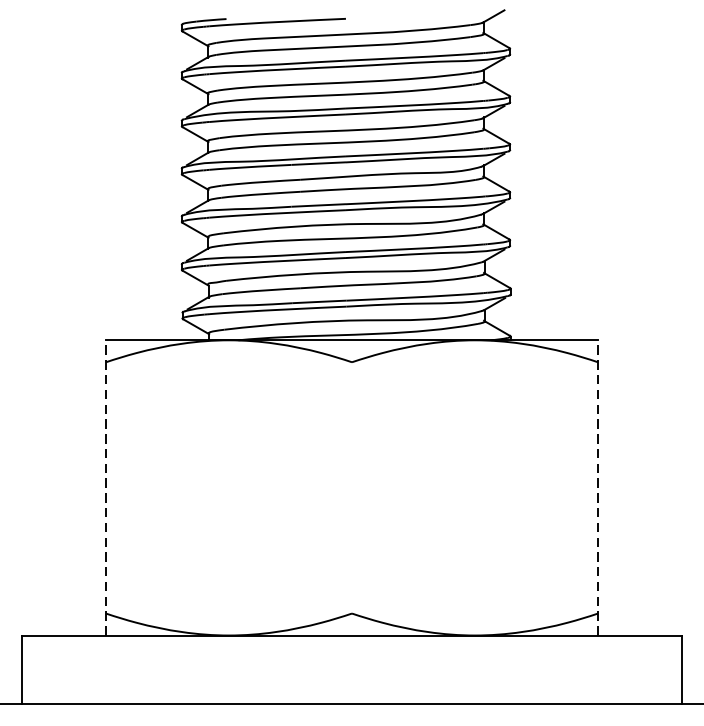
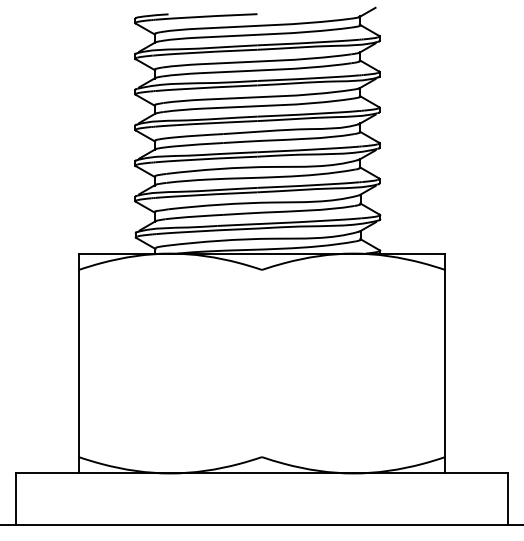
line: (105, 487) -> (78, 363), dashed -> solid
line: (598, 487) -> (445, 363), dashed -> solid

